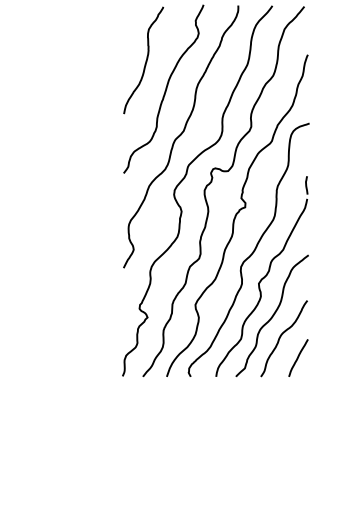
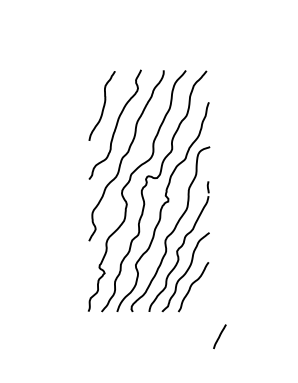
line: (297, 357) -> (219, 336), moved

